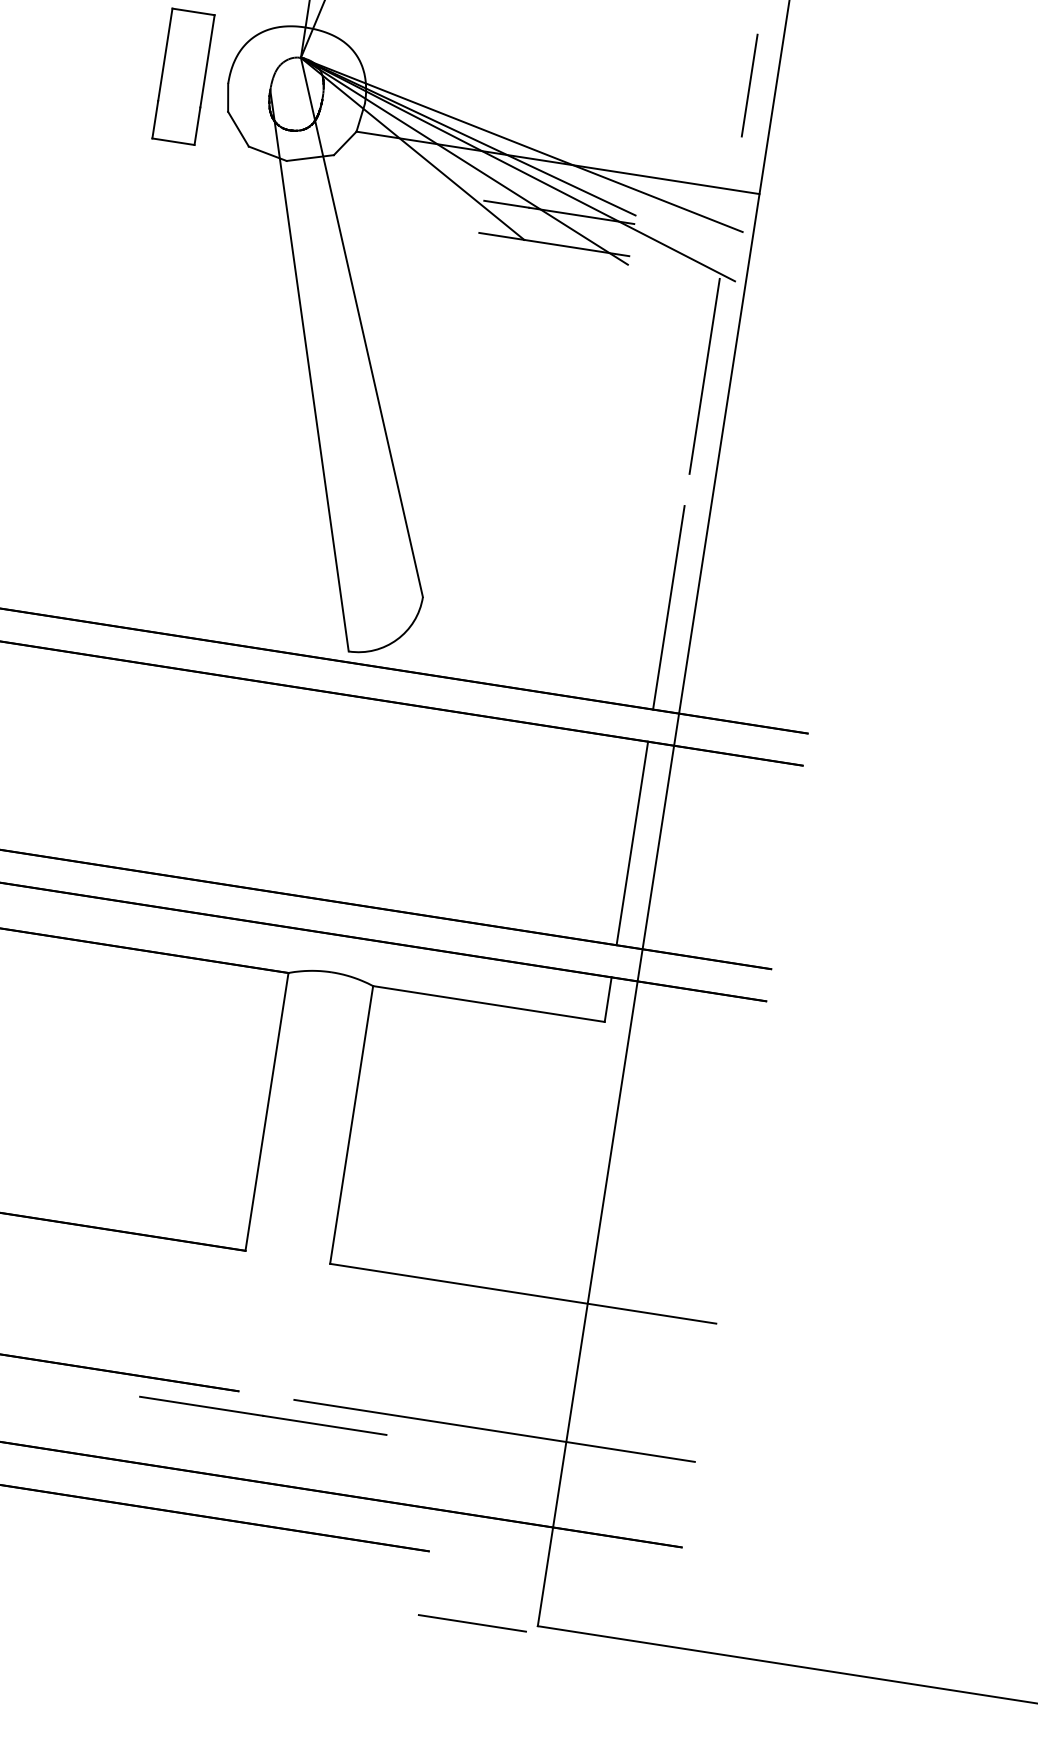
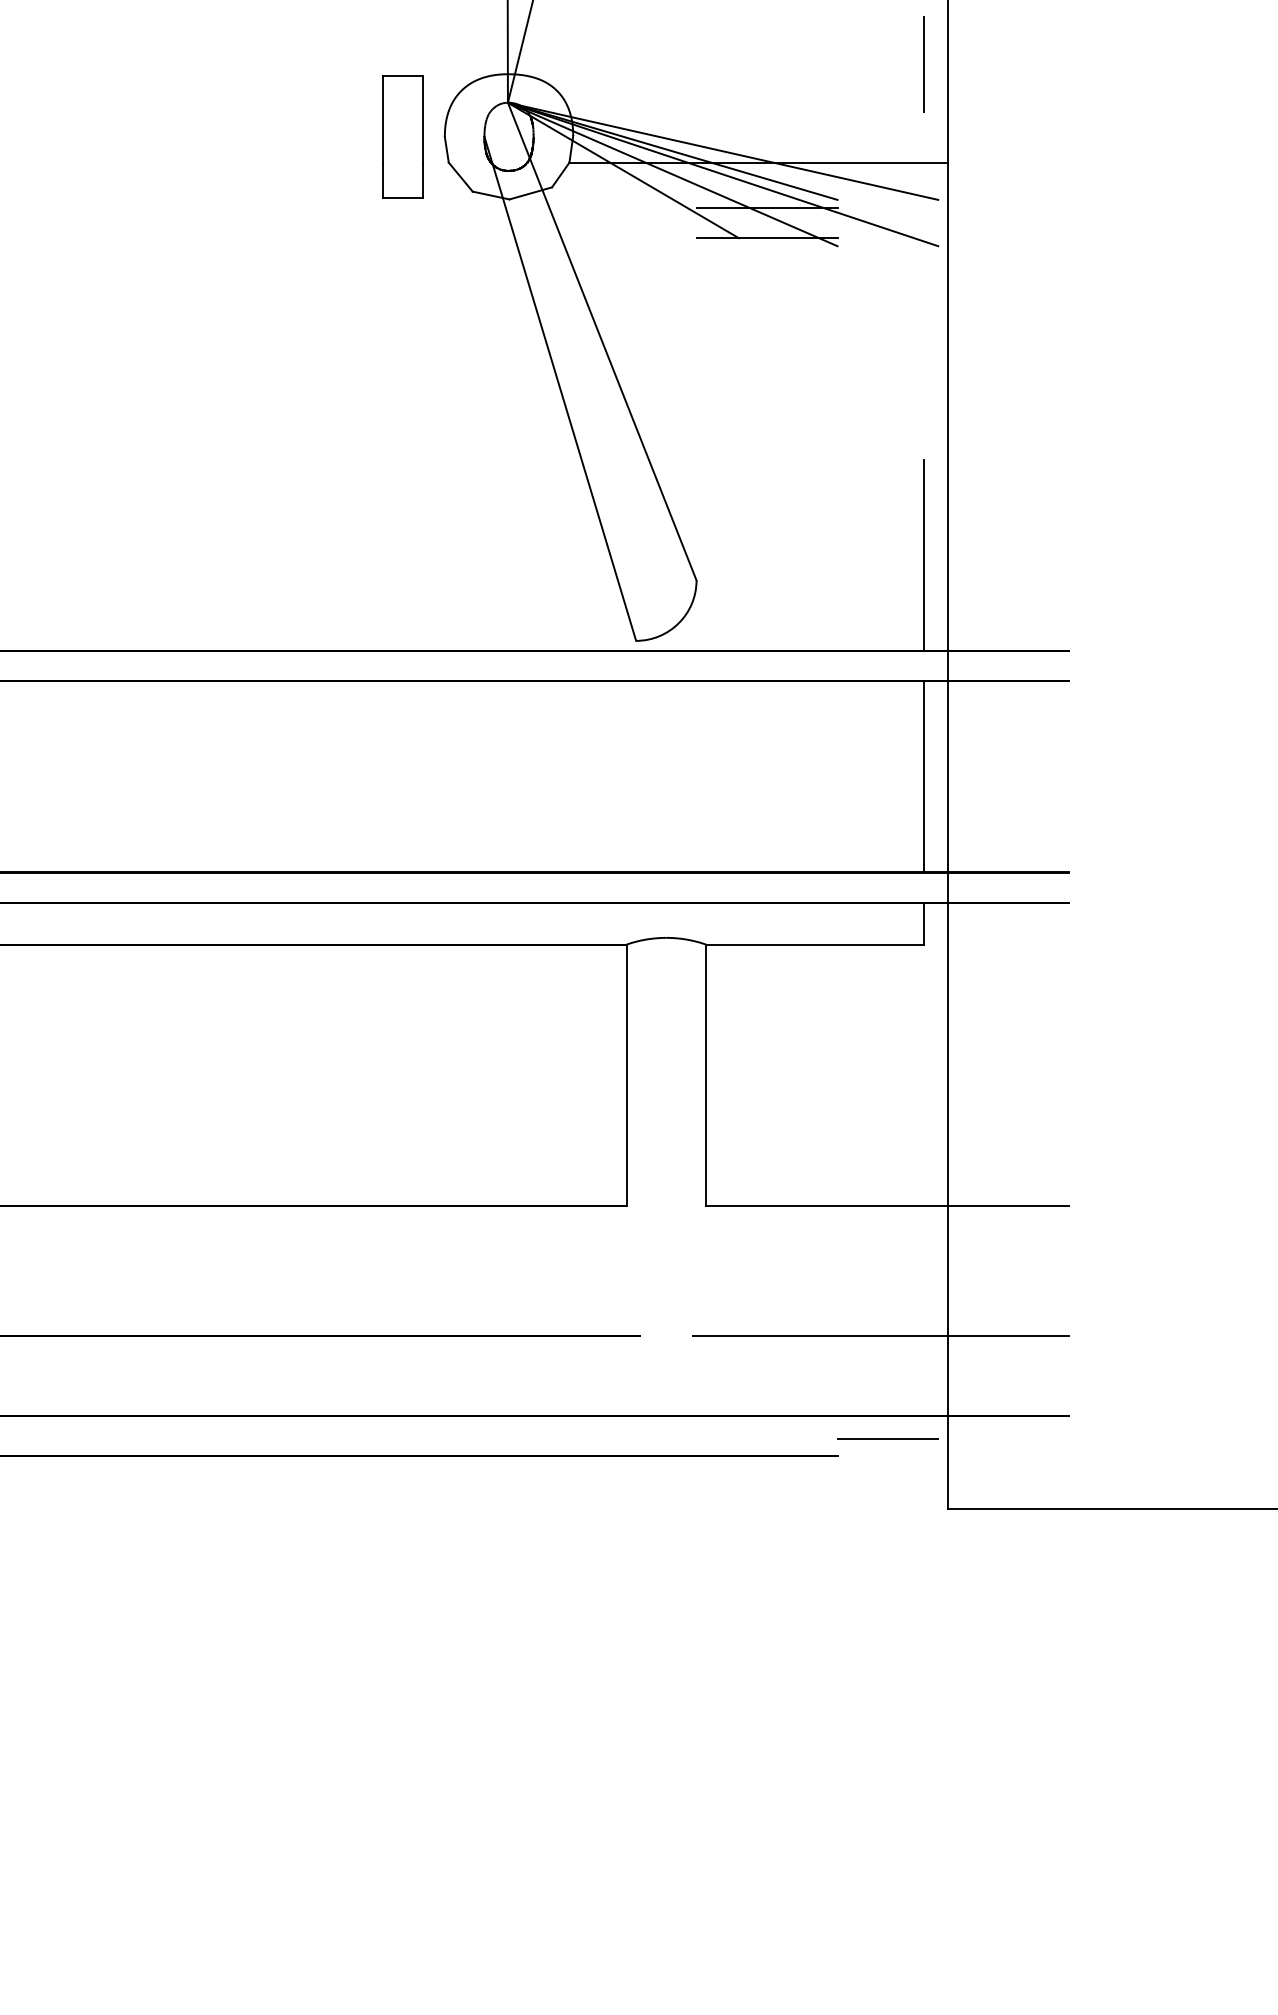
line: (704, 376) -> (923, 337), removed
line: (263, 1415) -> (666, 1354), removed
line: (472, 1623) -> (887, 1438), moved

